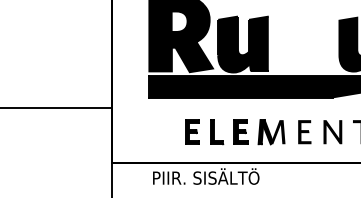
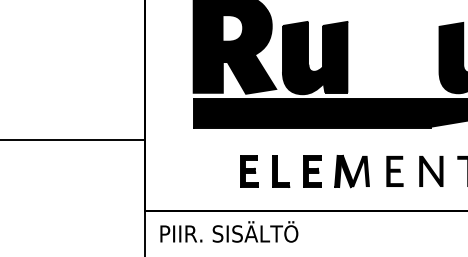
text: (206, 176) -> (229, 231), moved

